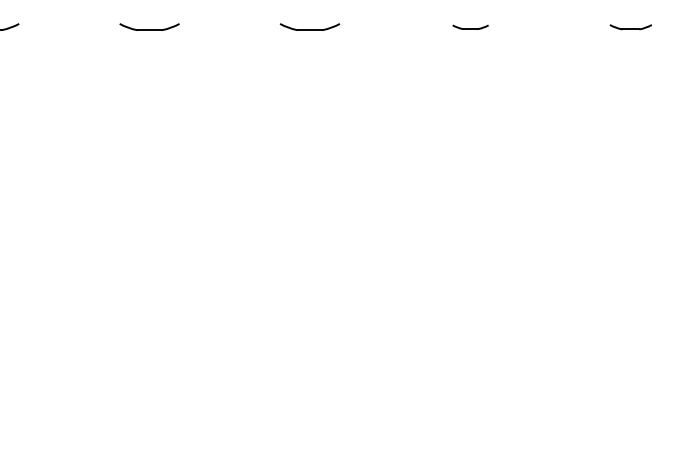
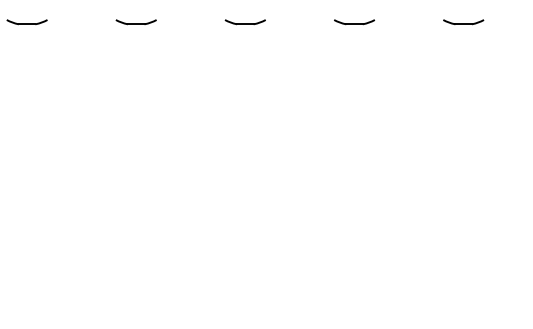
part: (470, 27) -> (354, 22), size x1.67
part: (630, 27) -> (463, 22), size x1.43

